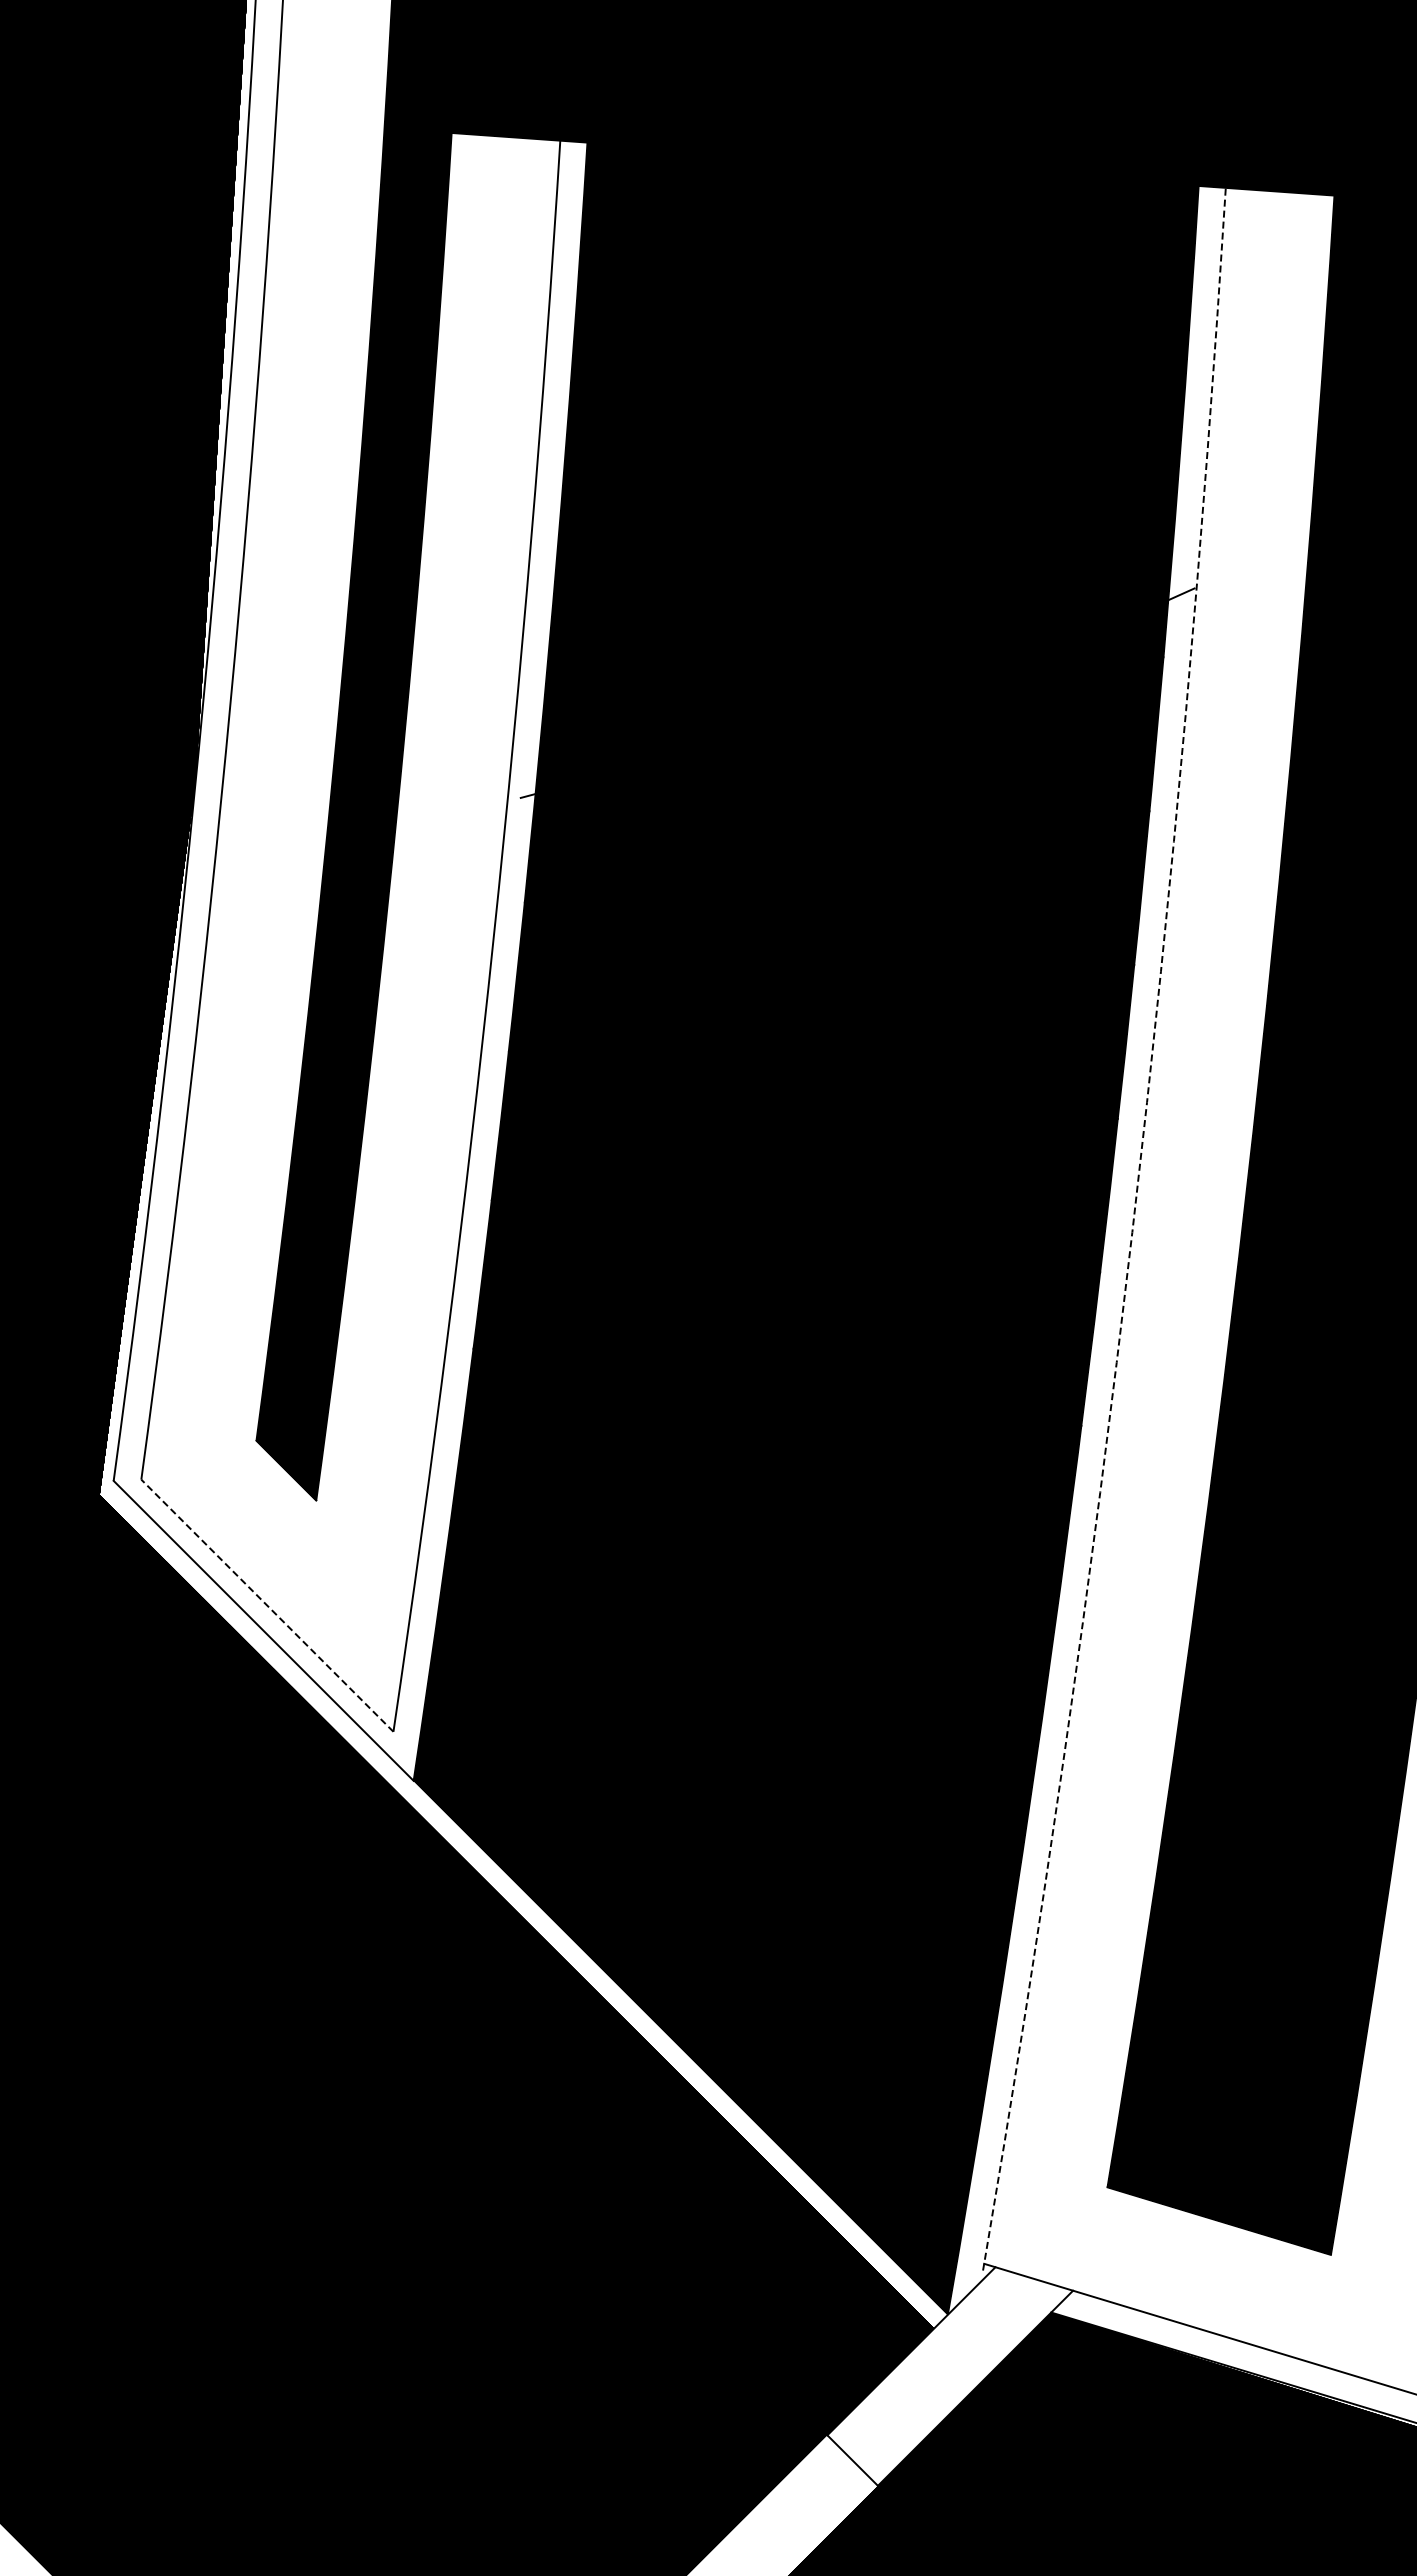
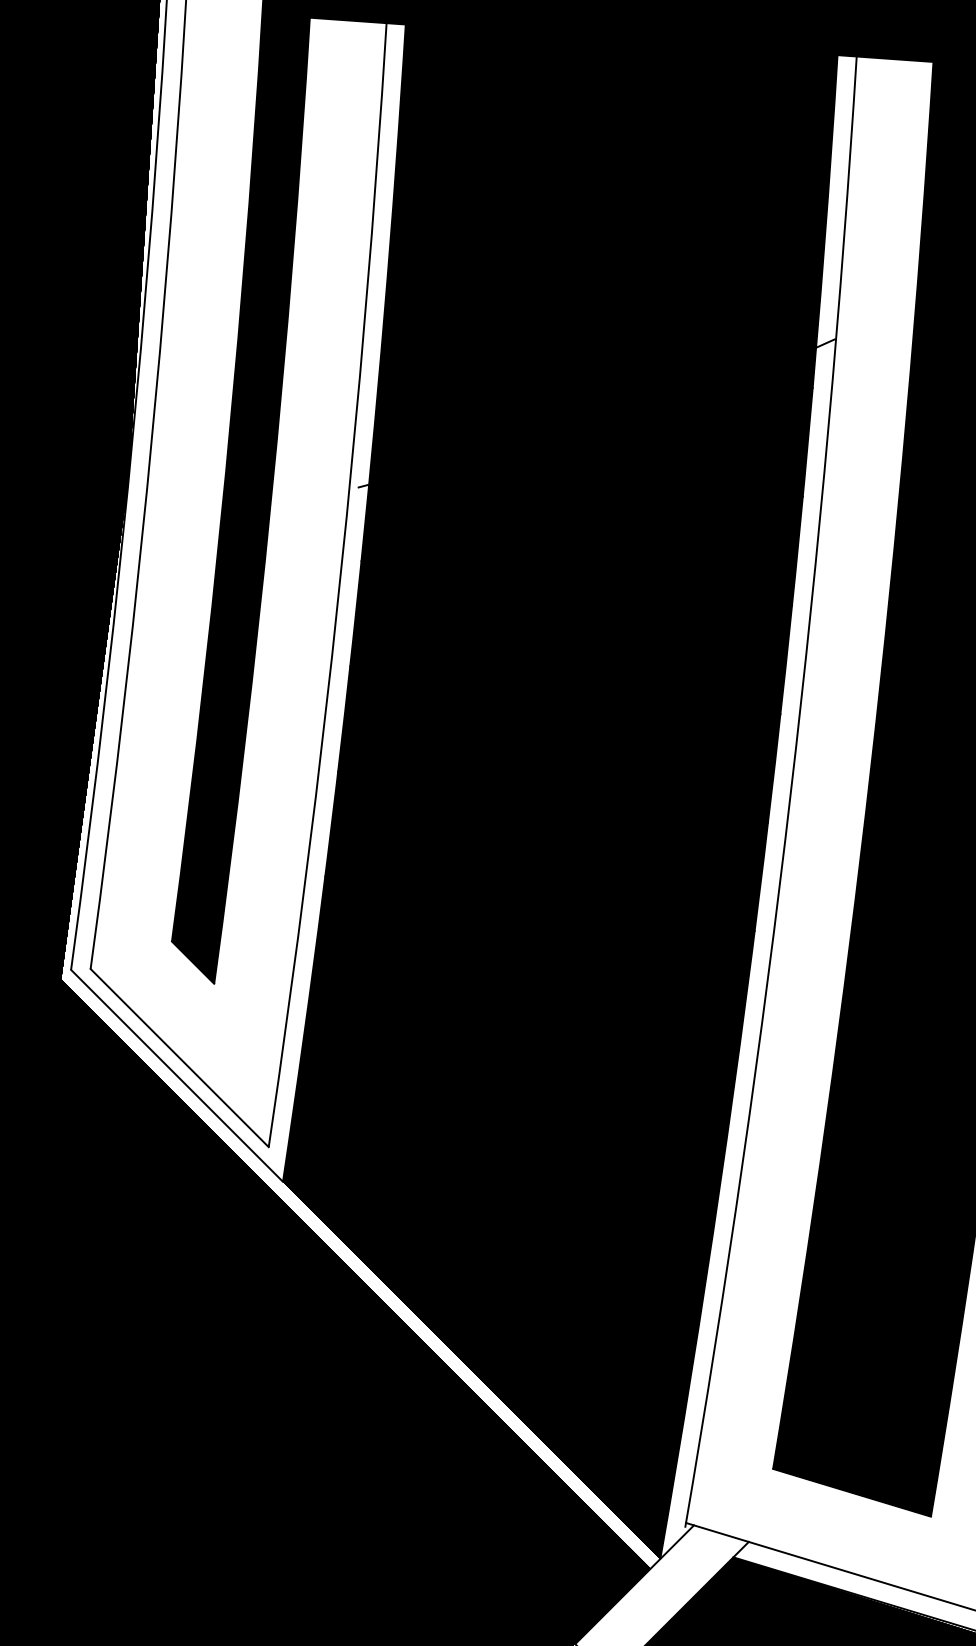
arc: (1132, 1232) -> (790, 794), dashed -> solid
line: (267, 1605) -> (179, 1057), dashed -> solid

